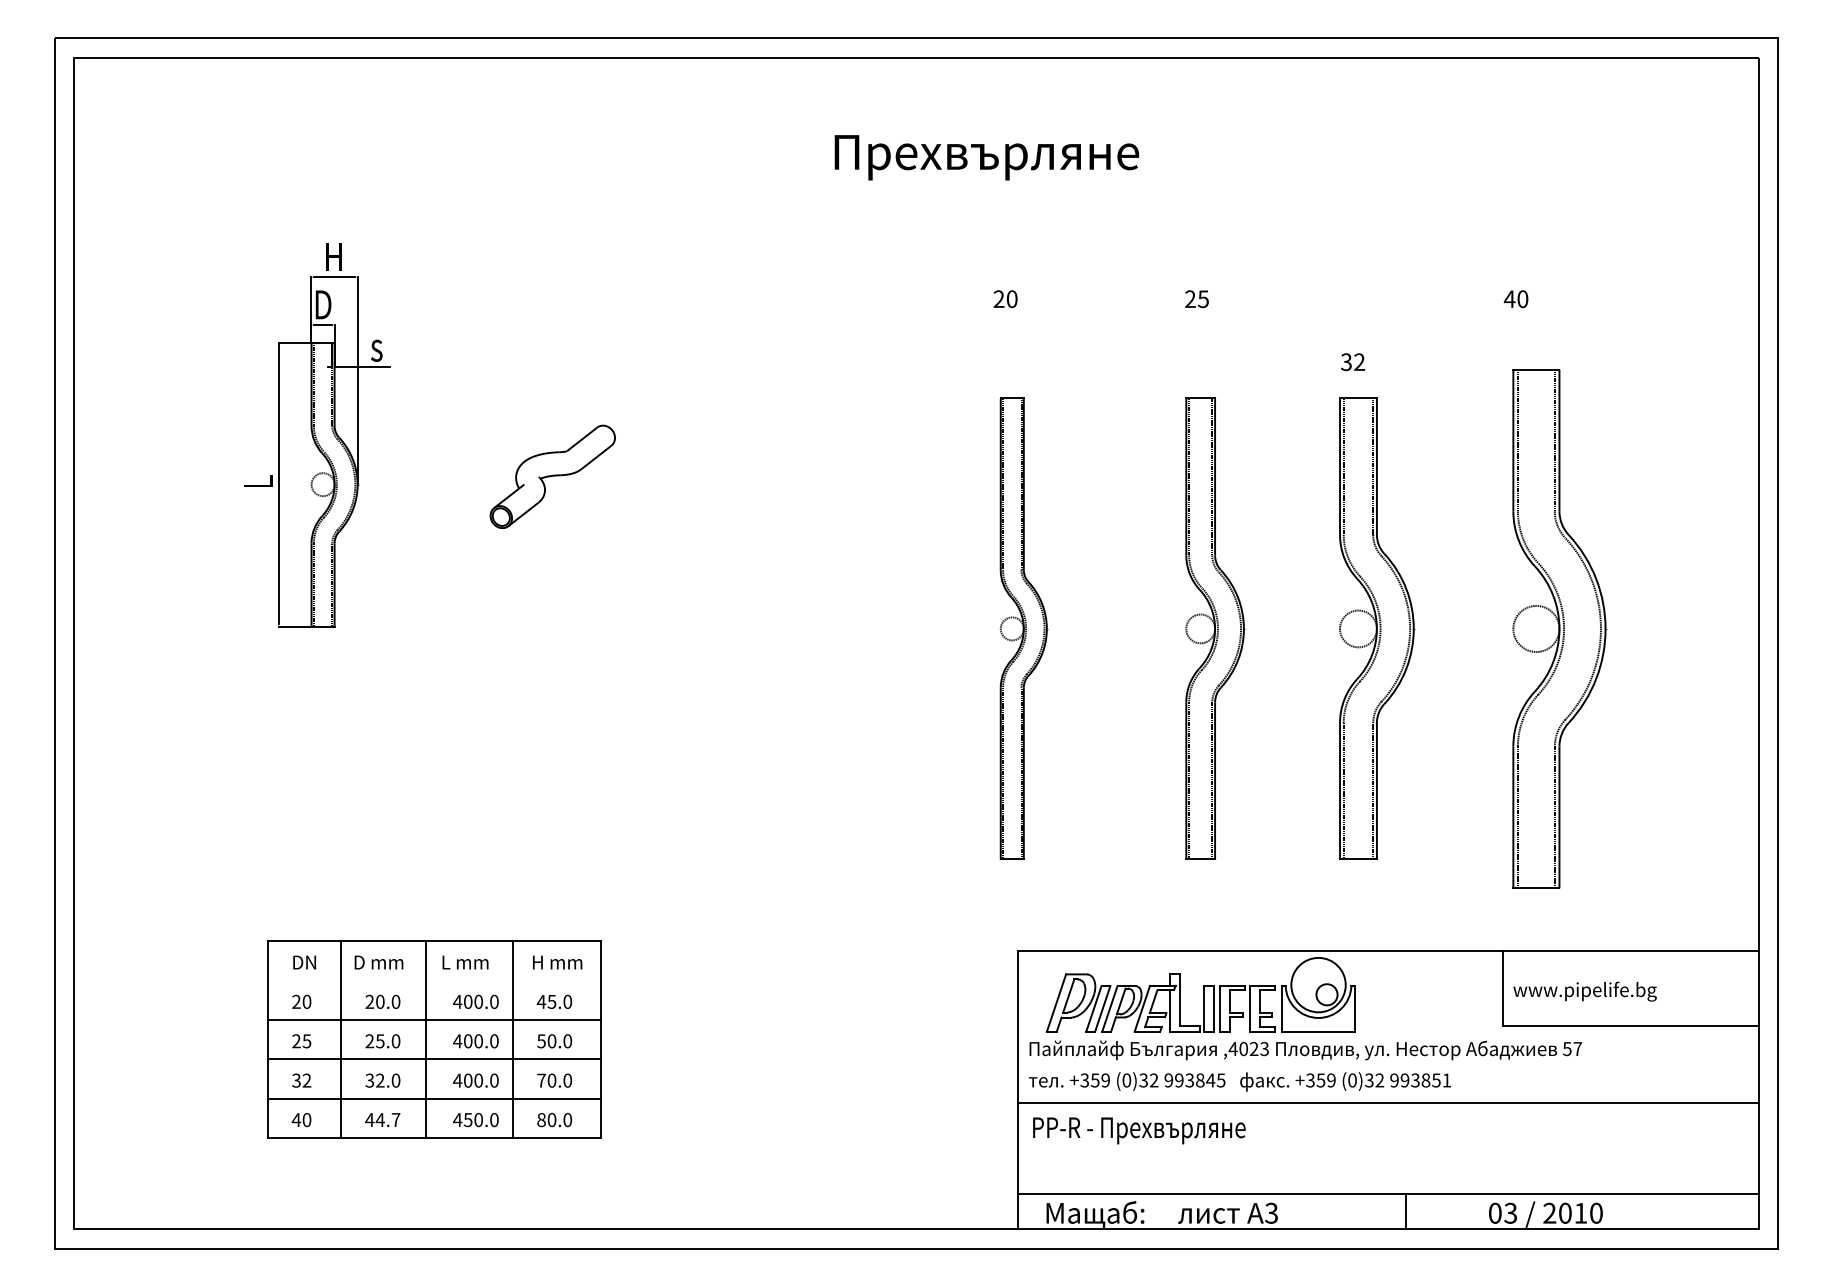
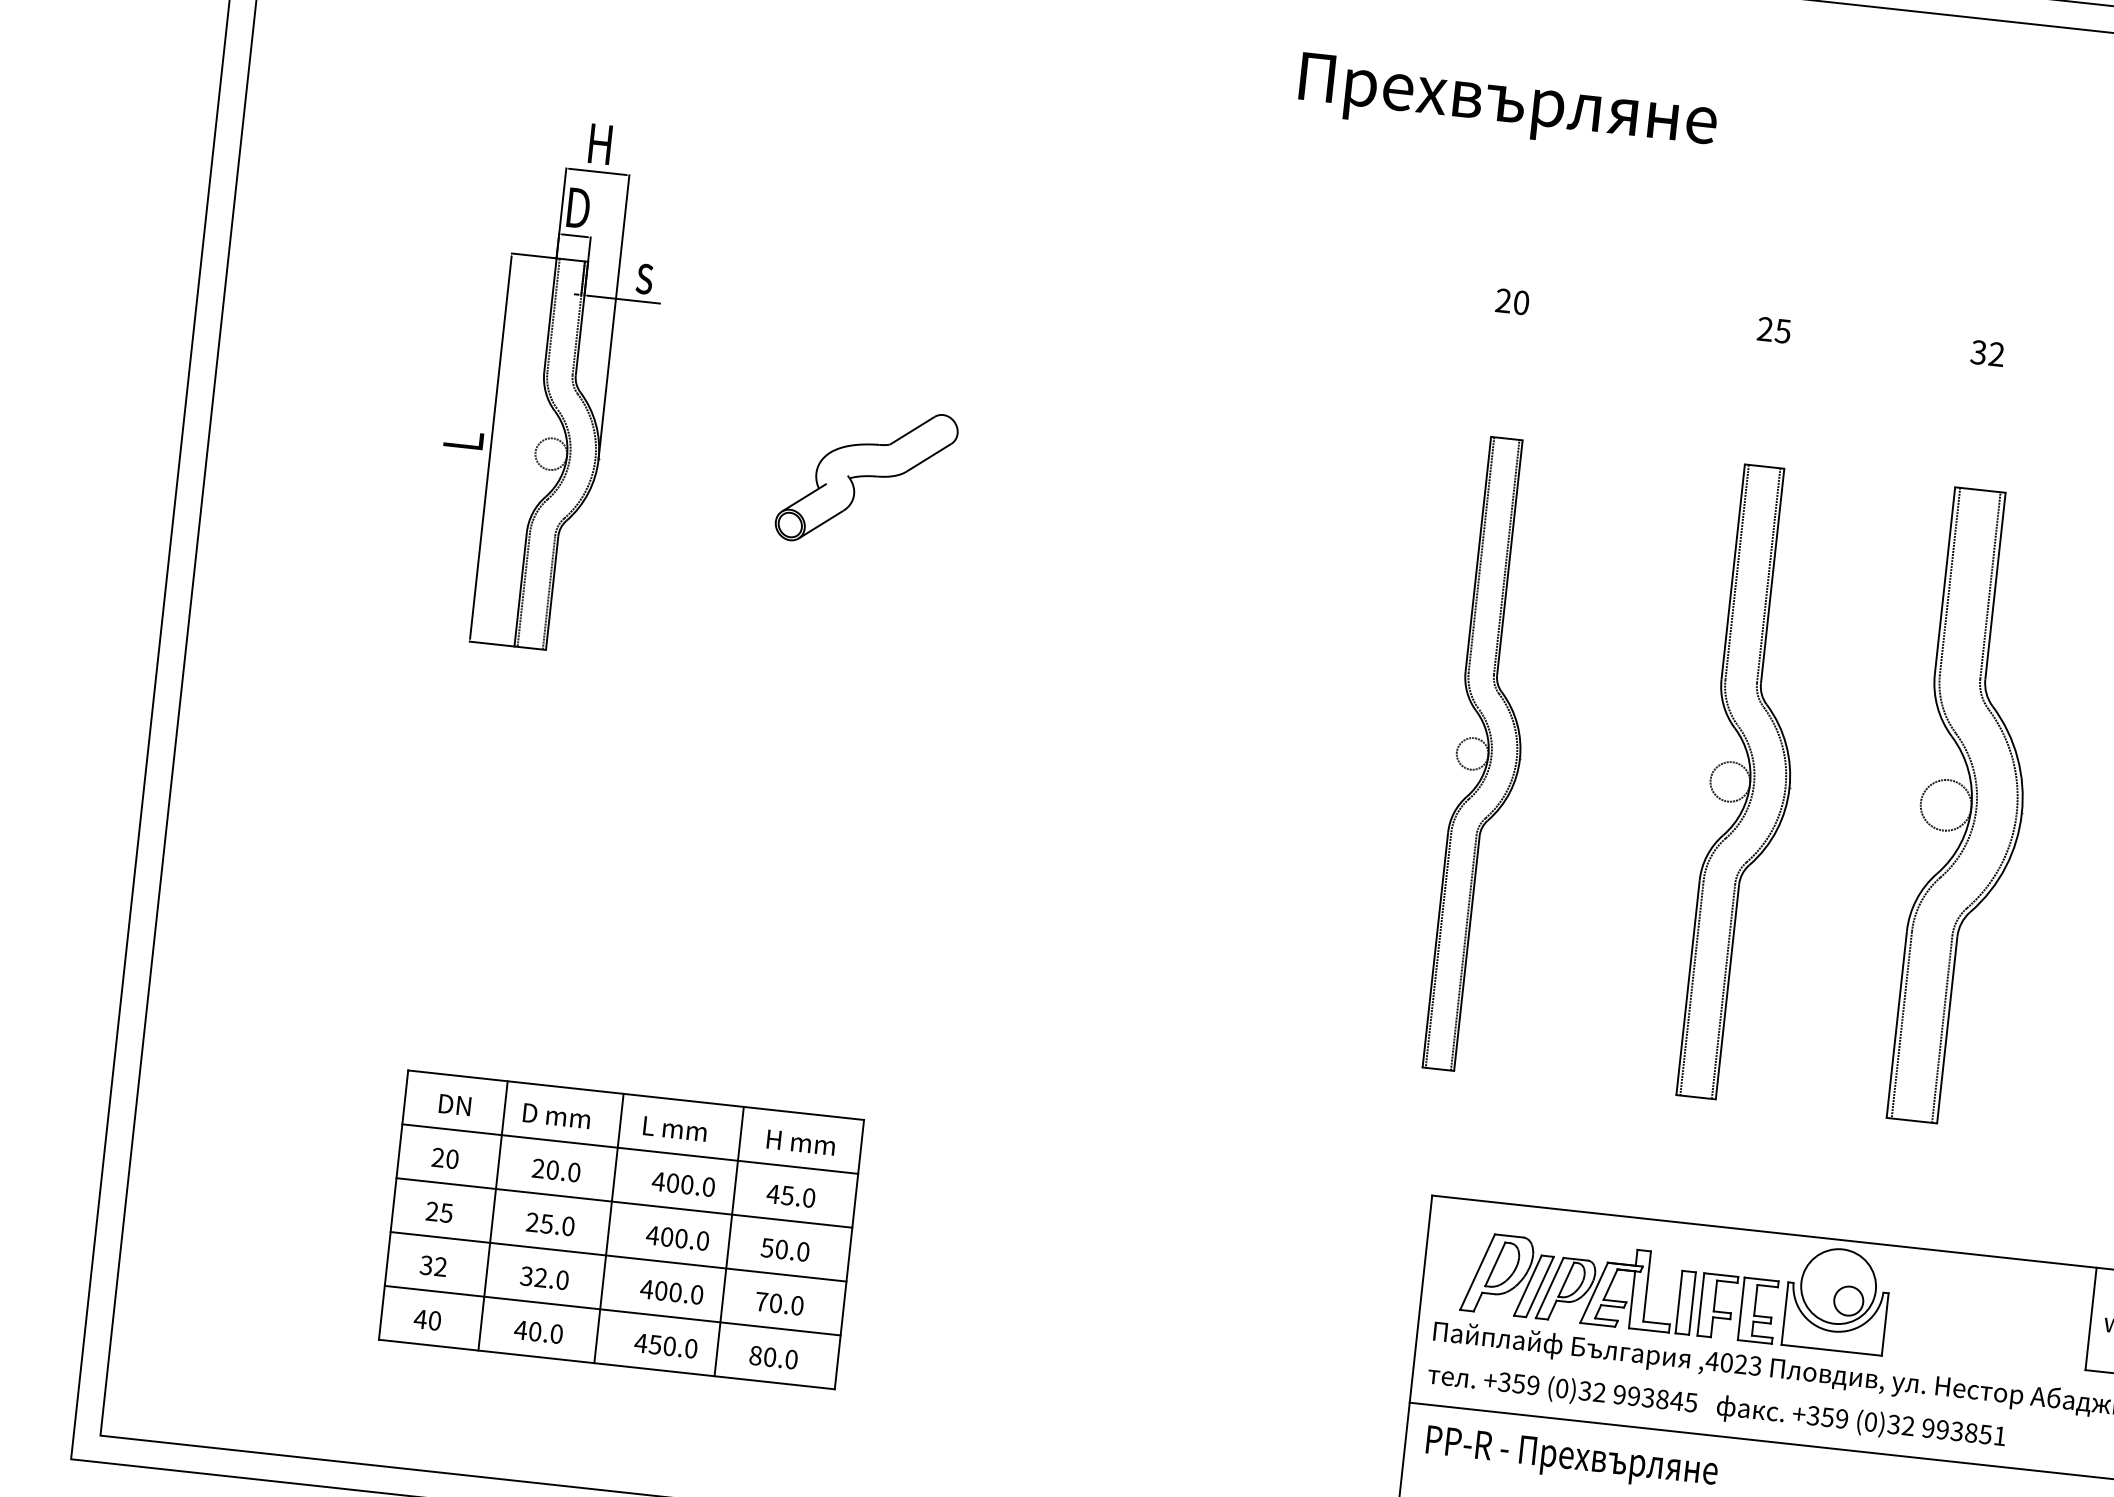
text: (1352, 362) -> (1986, 353), moved
line: (434, 980) -> (630, 1148), added
text: (387, 1120) -> (544, 1333), 44.7 -> 40.0

